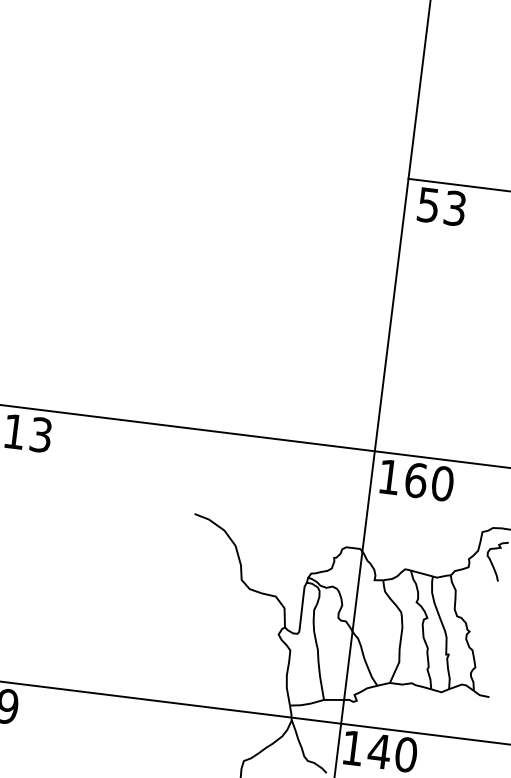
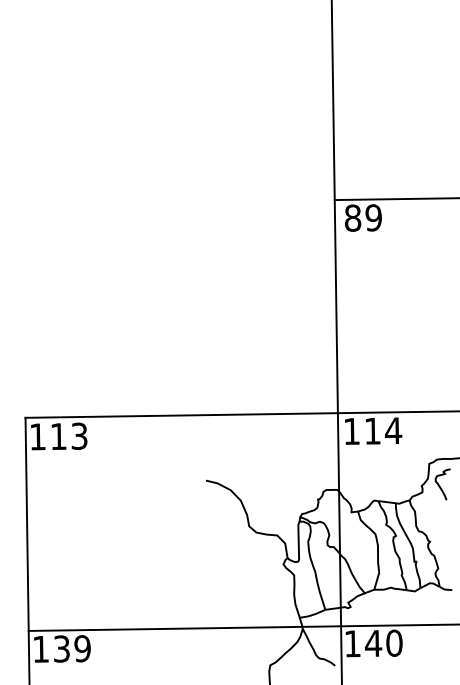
text: (442, 206) -> (363, 217), 53 -> 89
text: (429, 481) -> (383, 430), 160 -> 114

